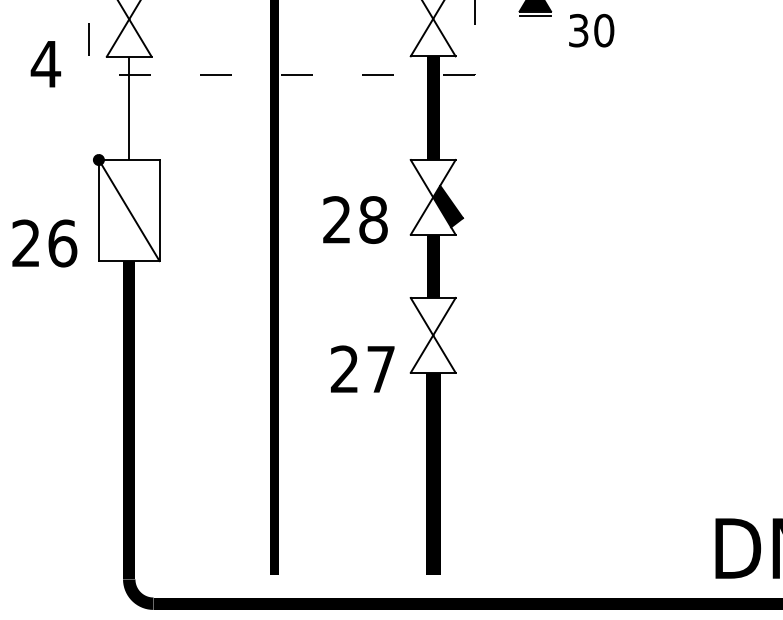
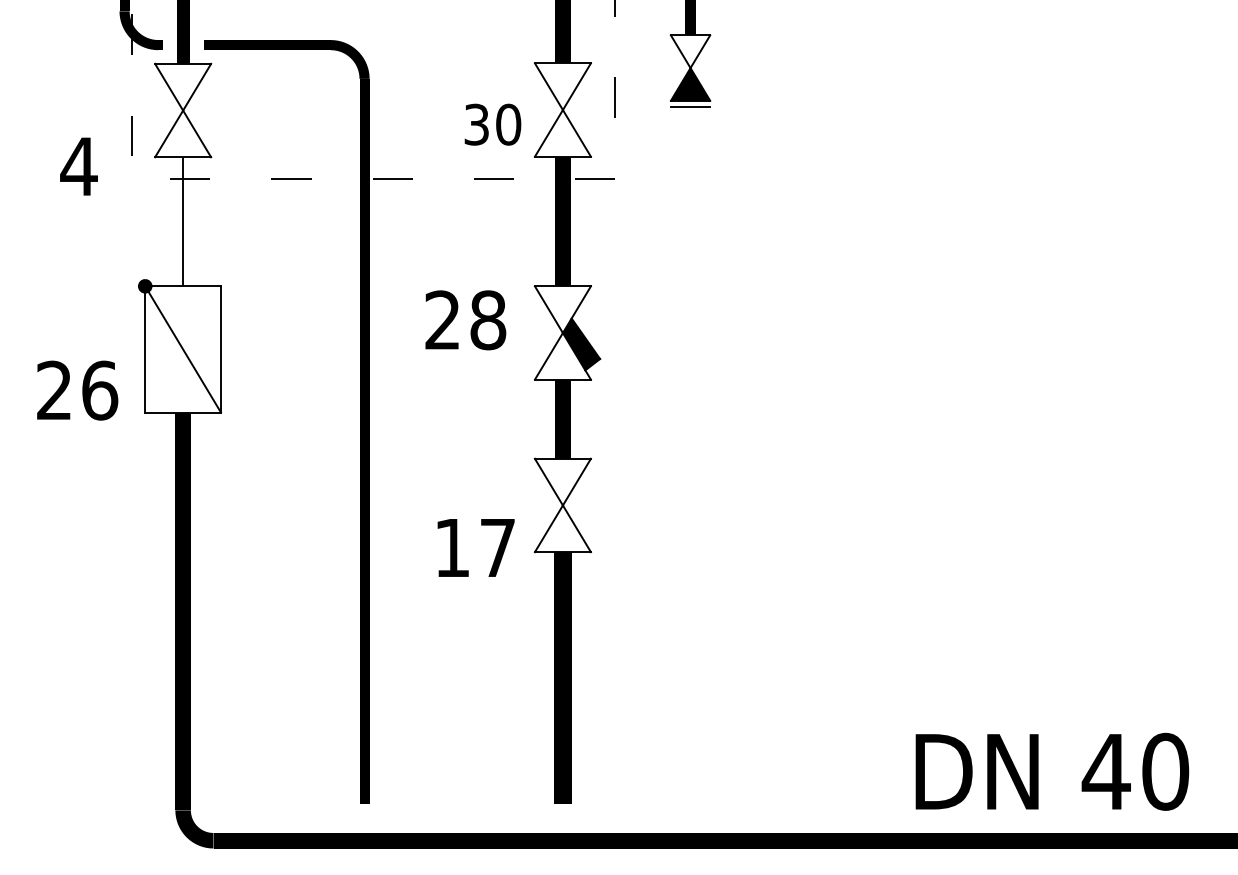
text: (591, 30) -> (492, 124), moved
text: (355, 220) -> (465, 320), moved
text: (344, 369) -> (451, 547), 27 -> 17

